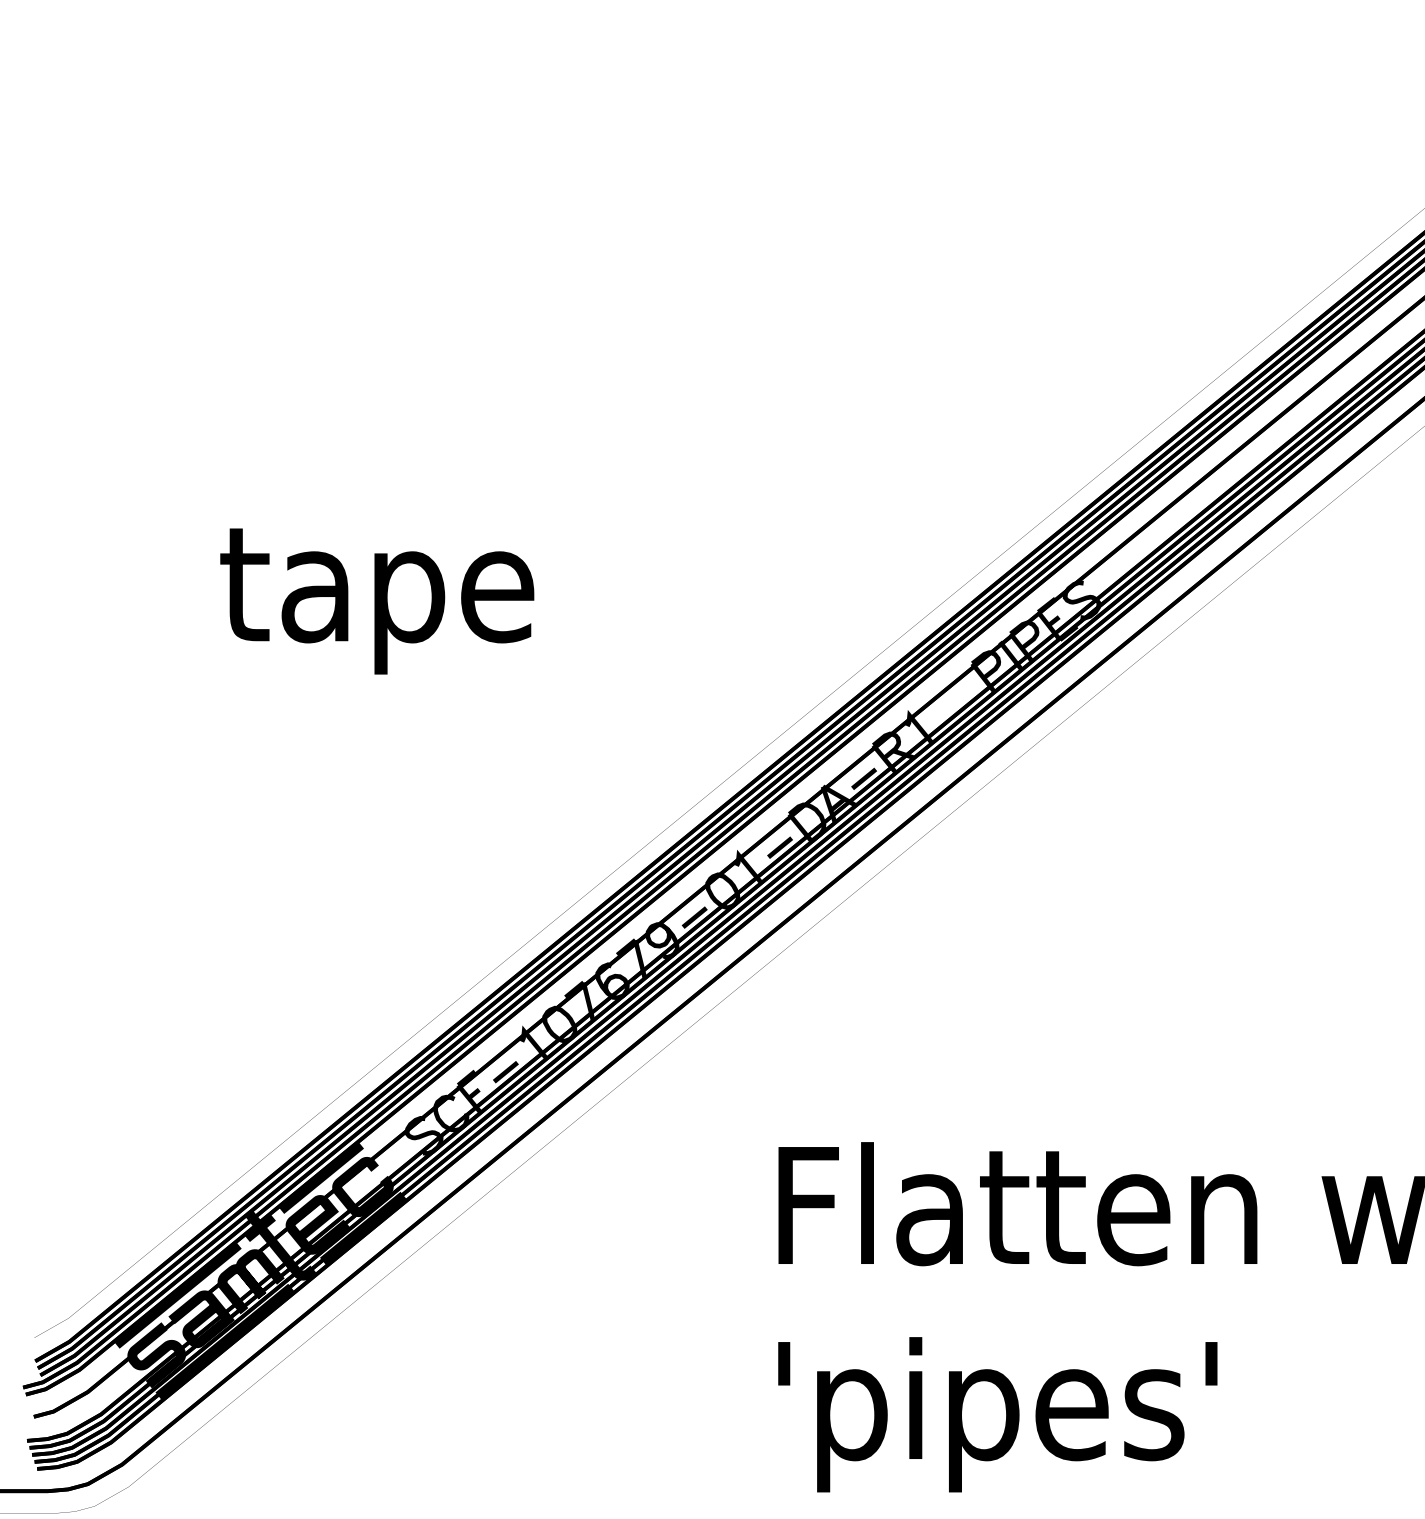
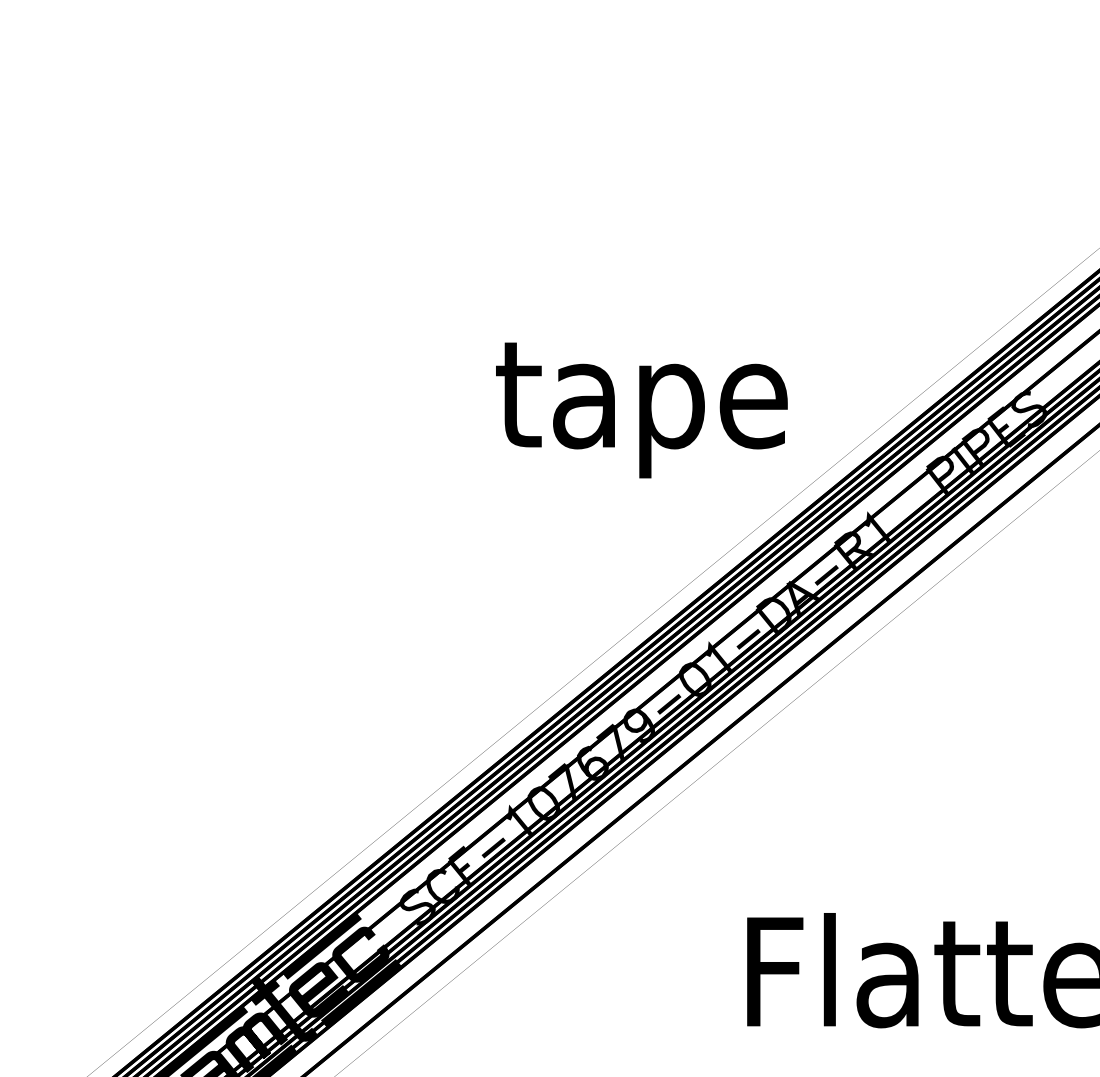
text: (377, 601) -> (642, 410), moved

